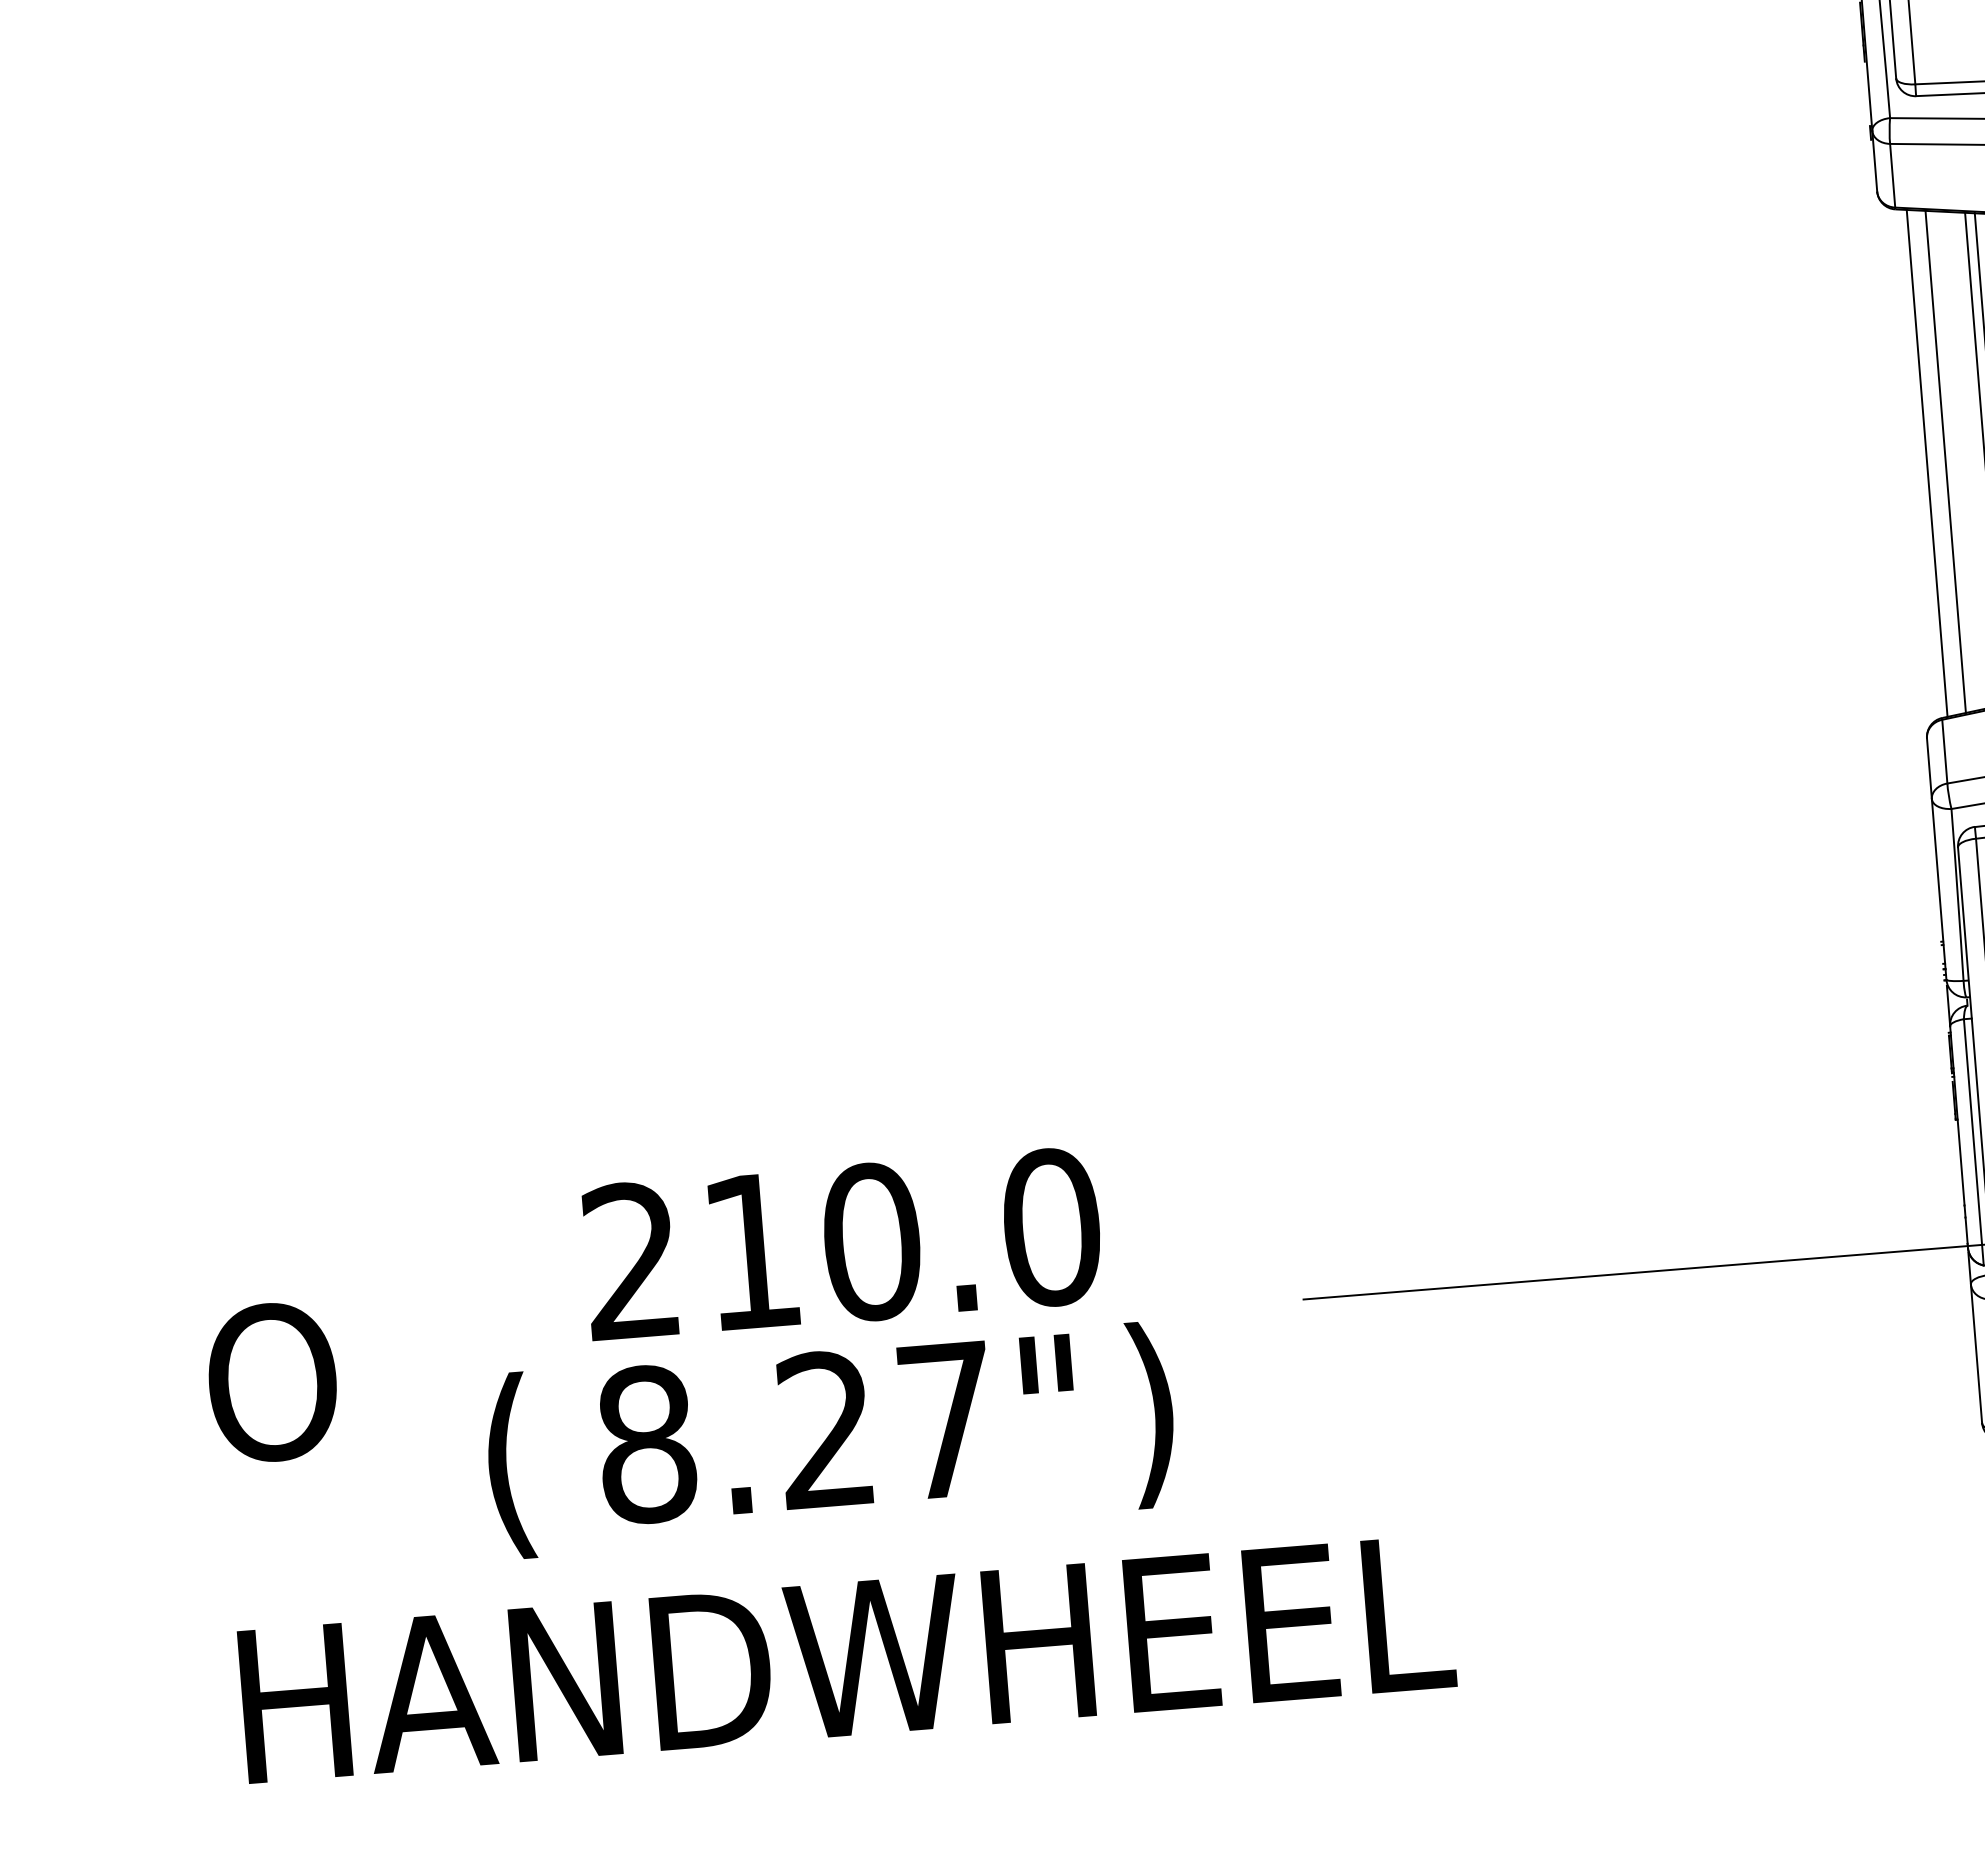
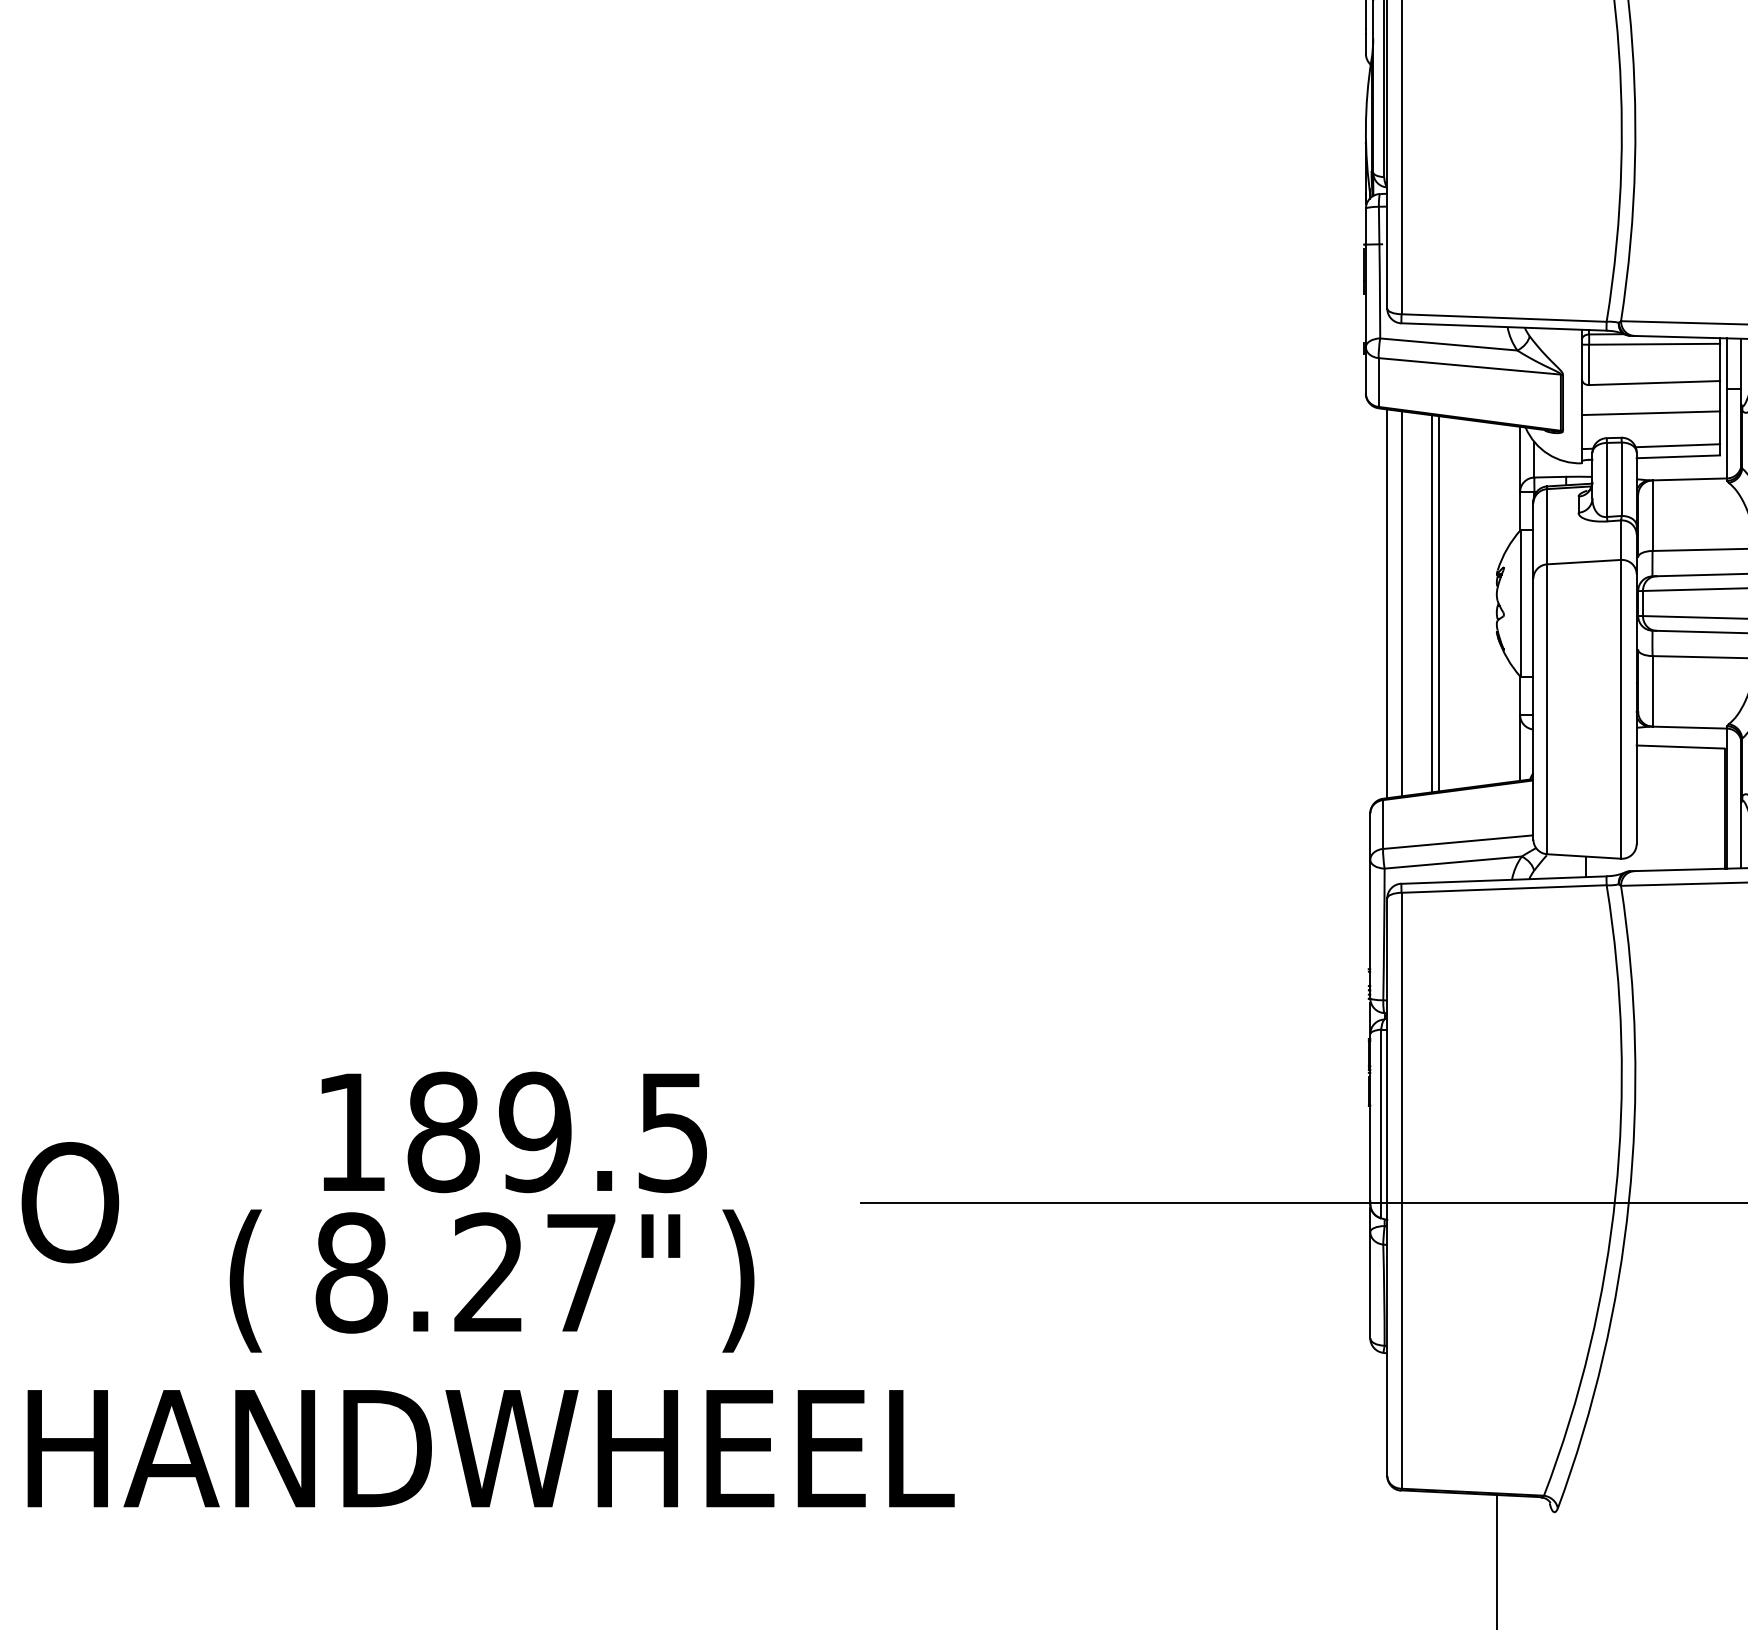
text: (841, 1244) -> (512, 1132), 210.0 -> 189.5

